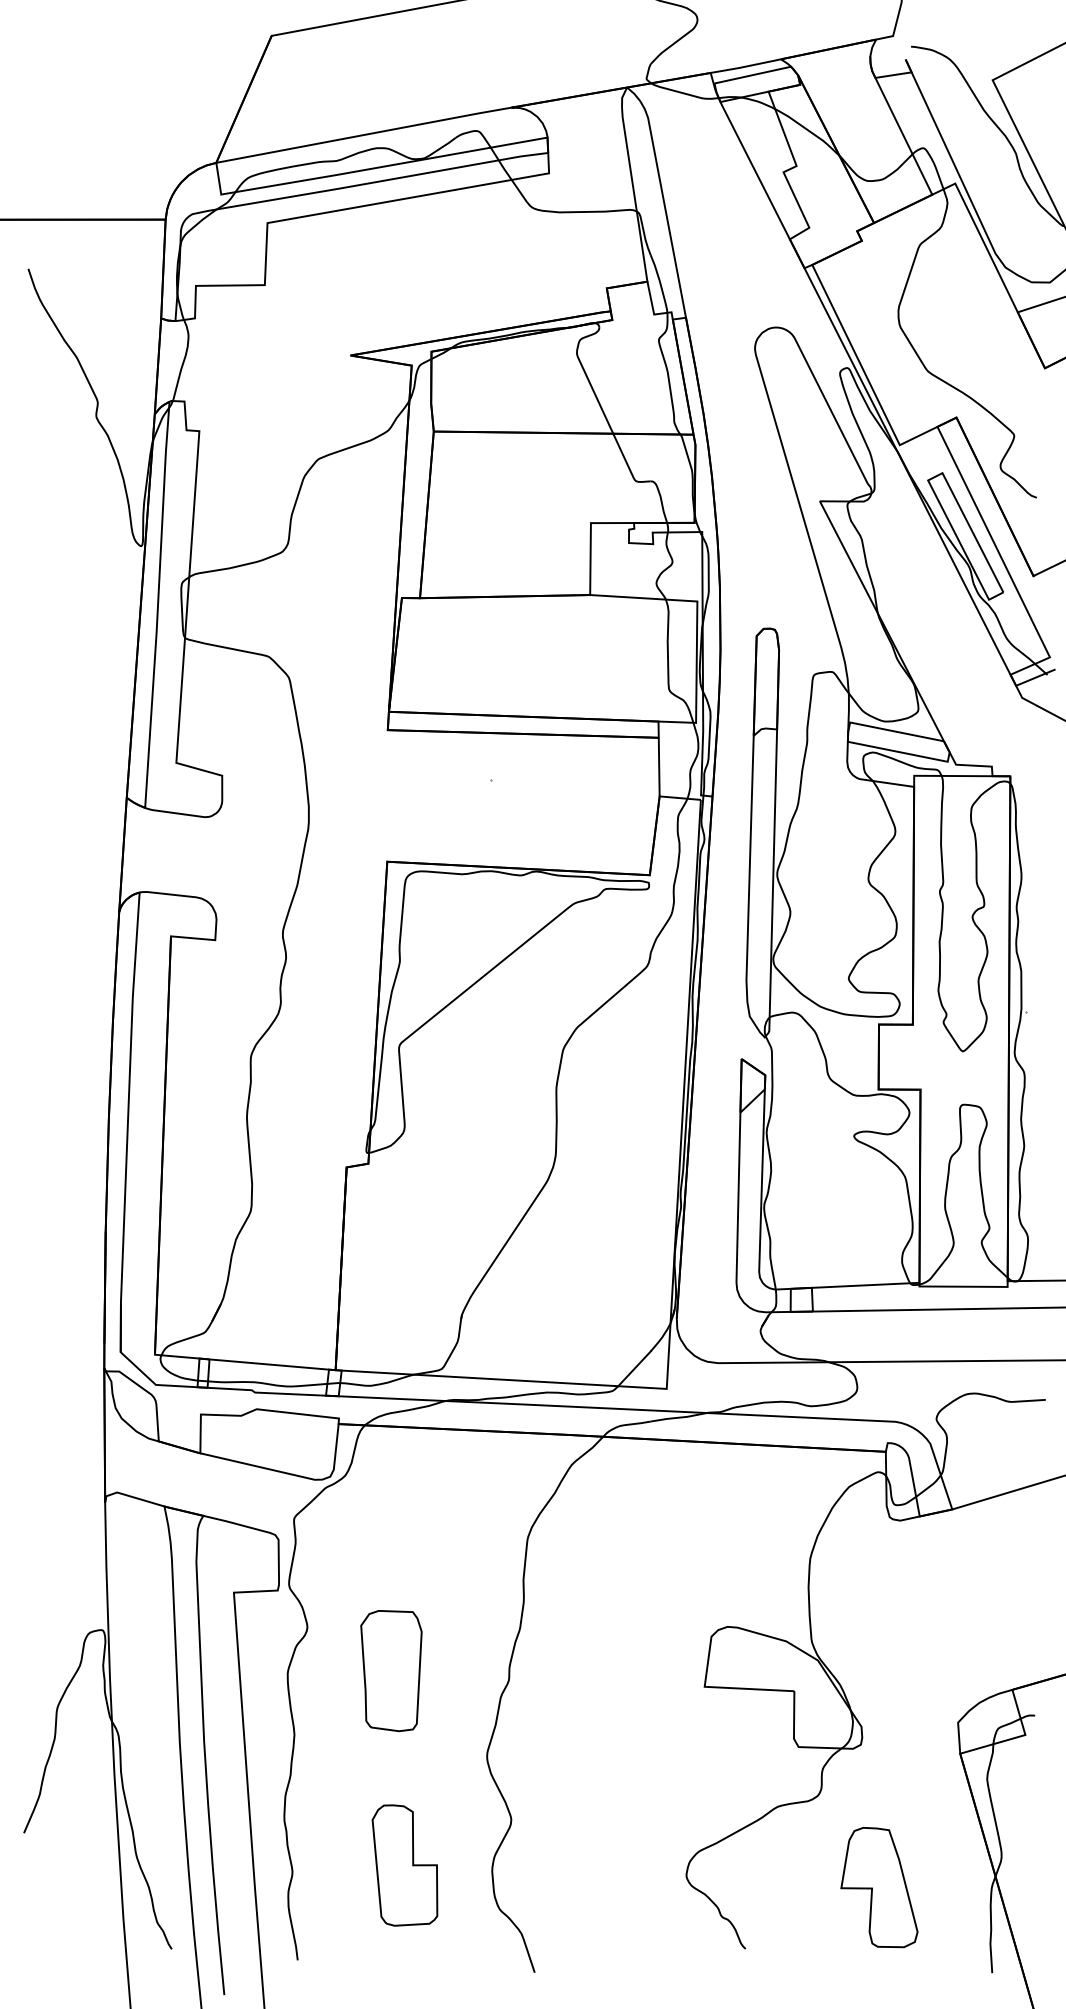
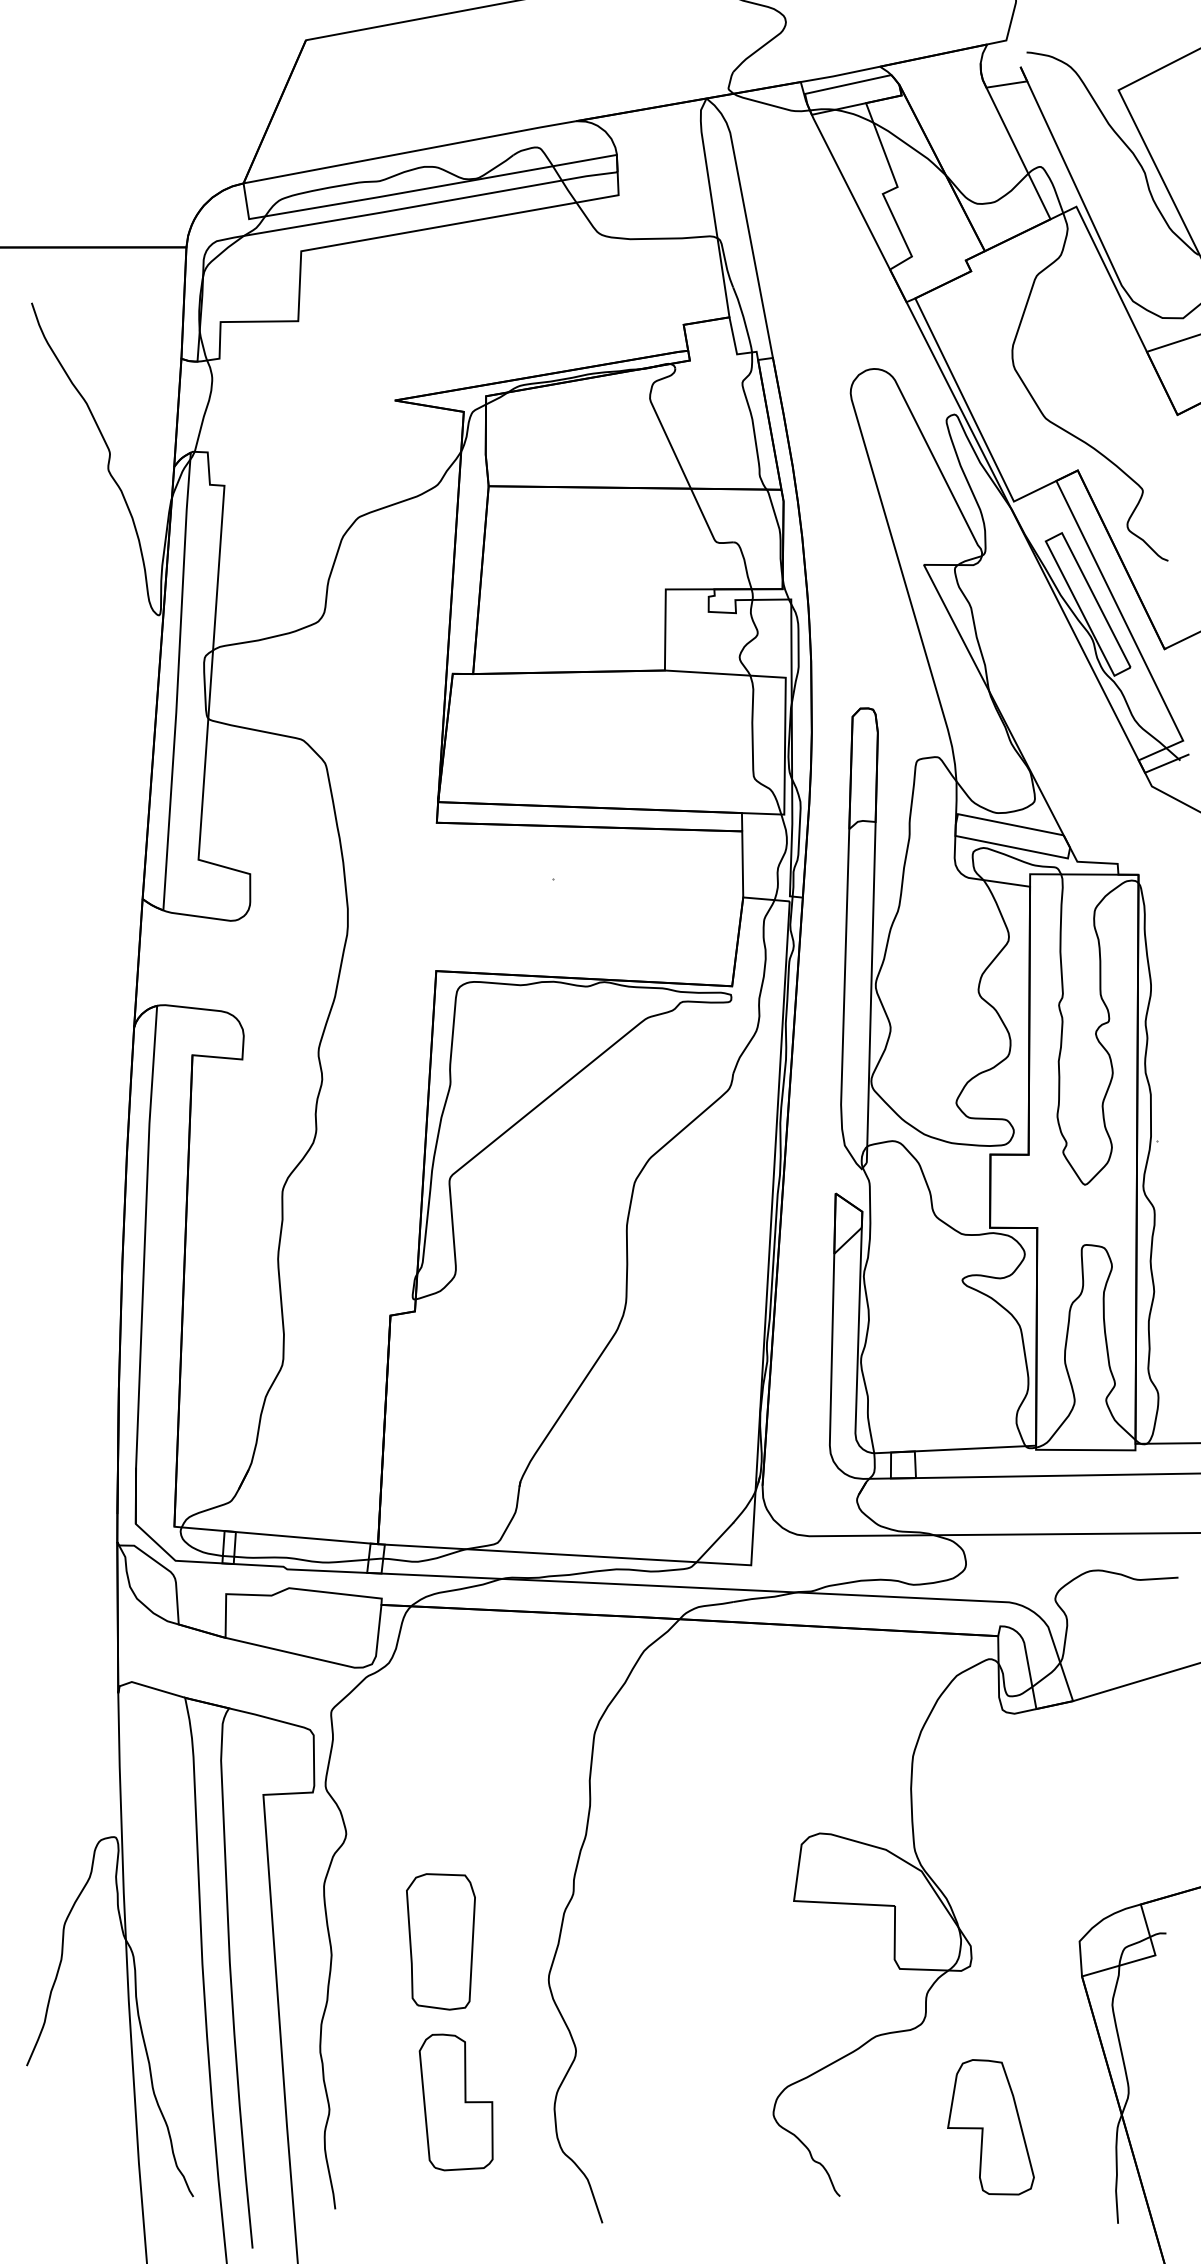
part: (391, 1671) -> (441, 1942), moved

